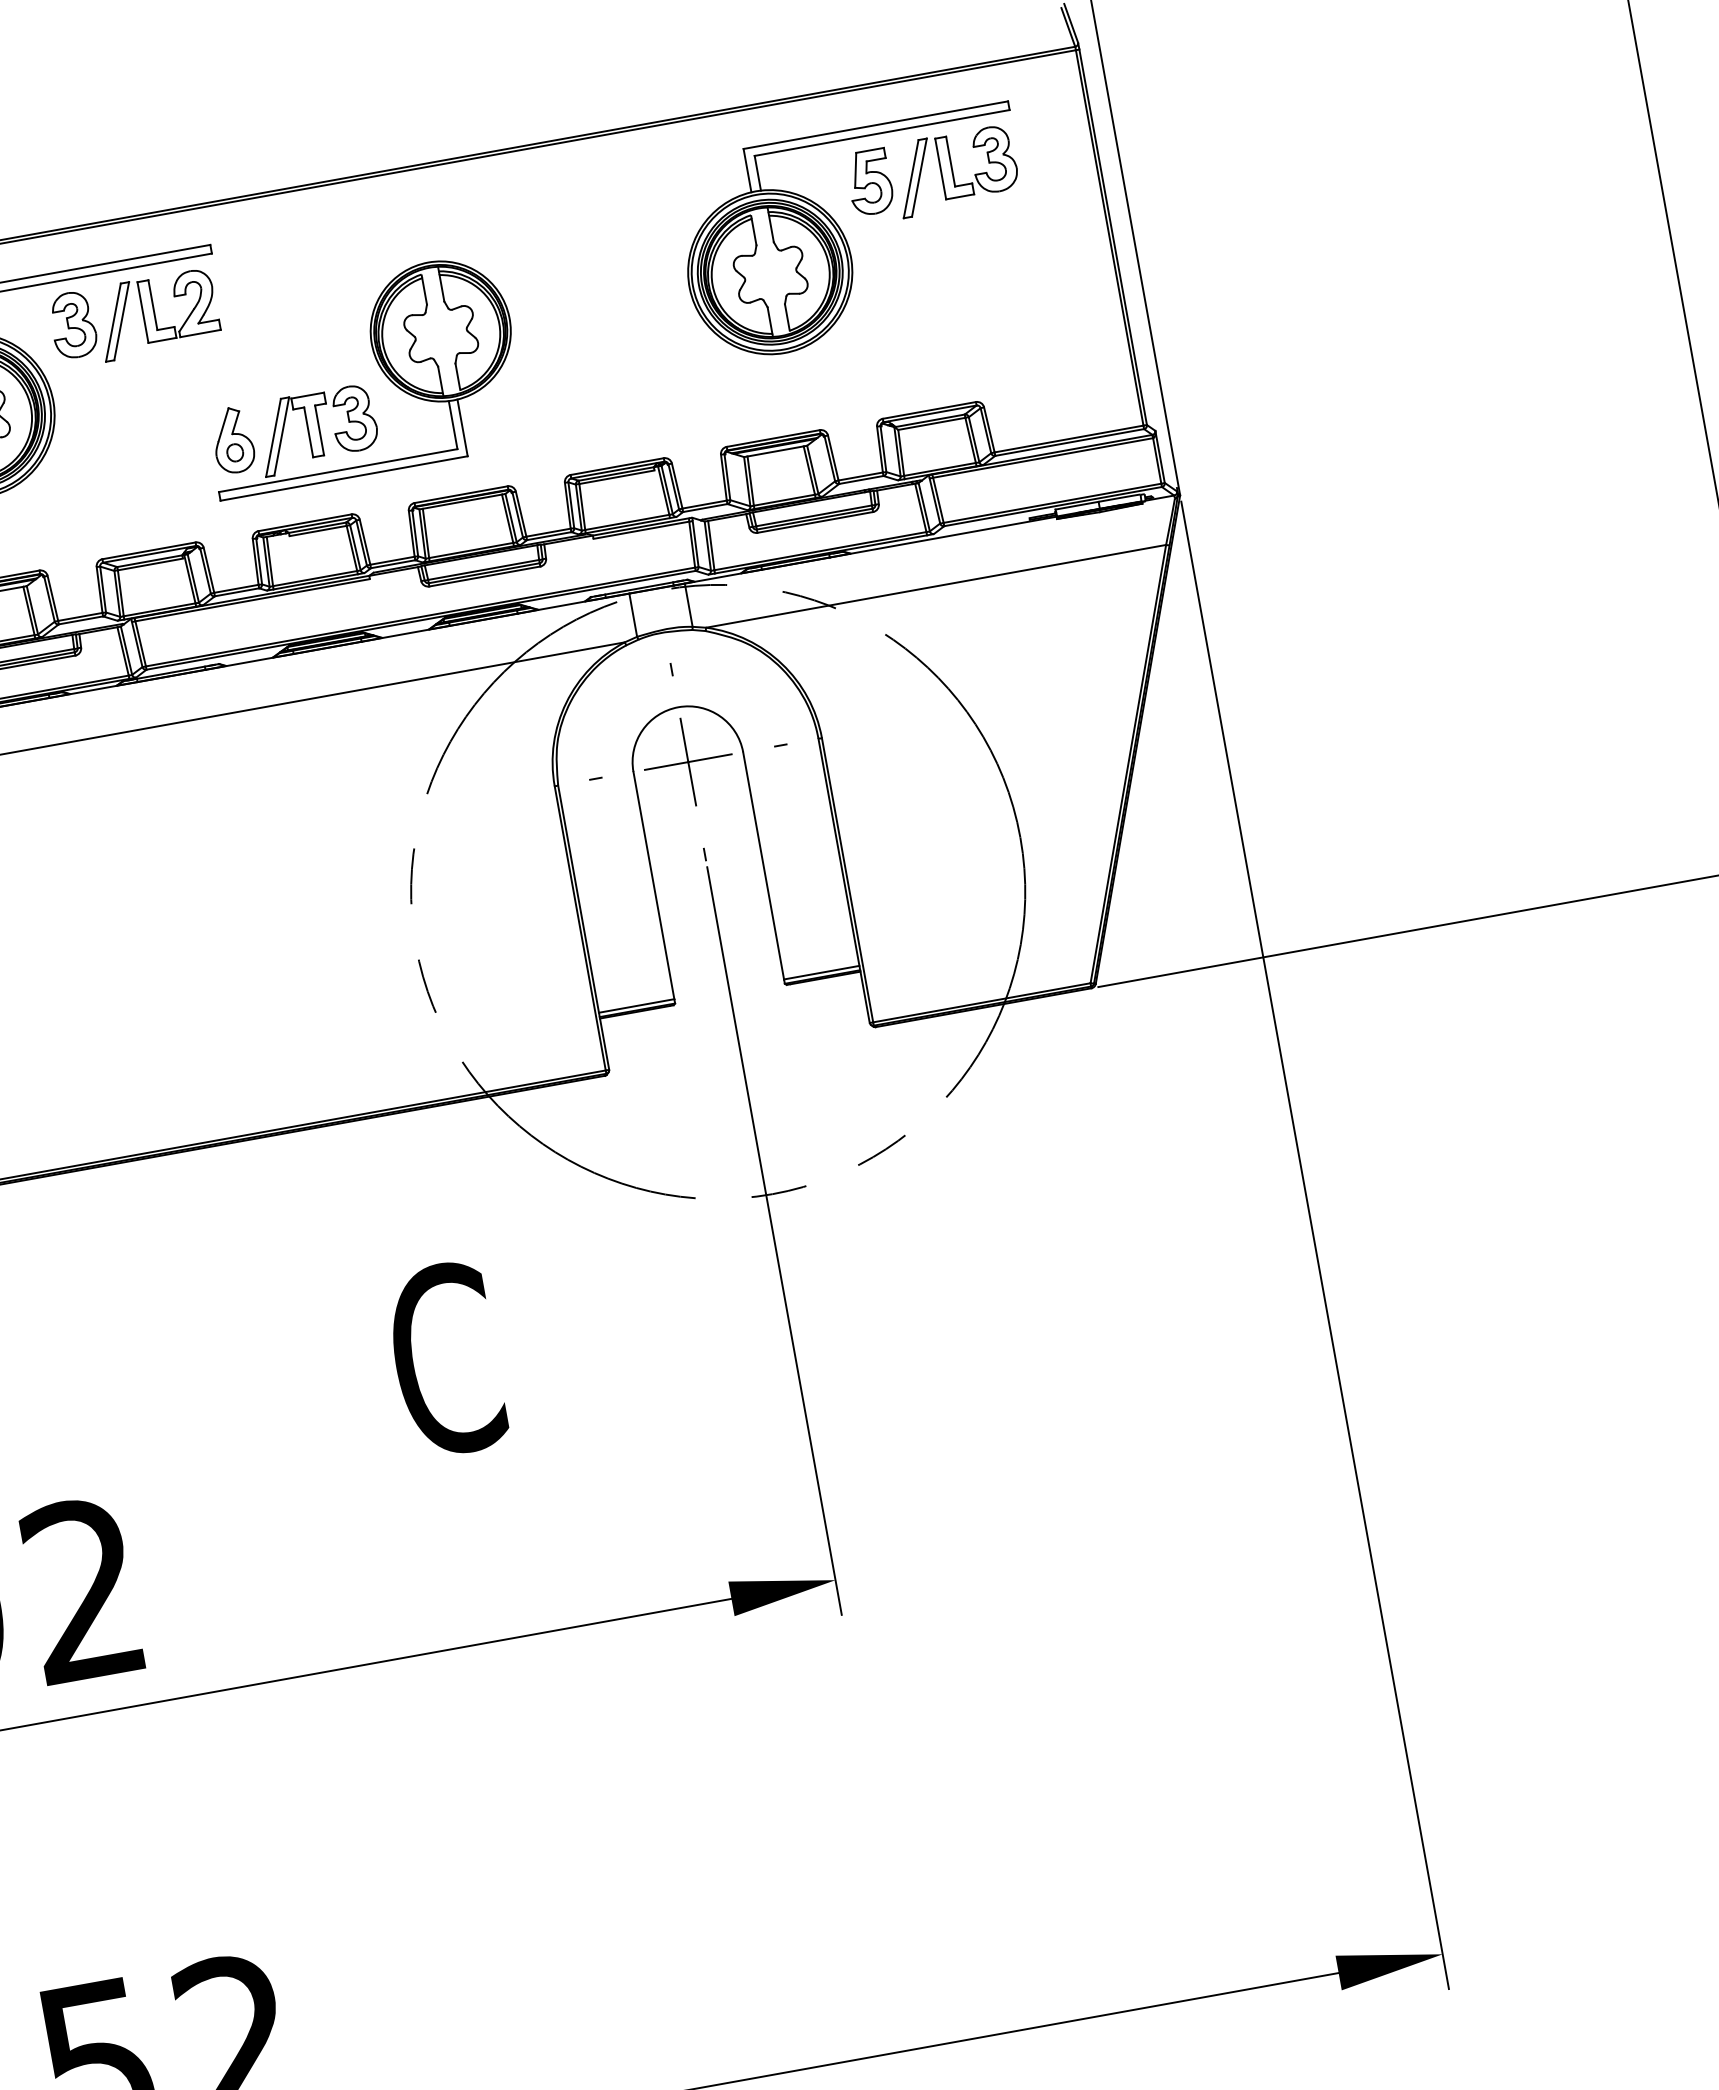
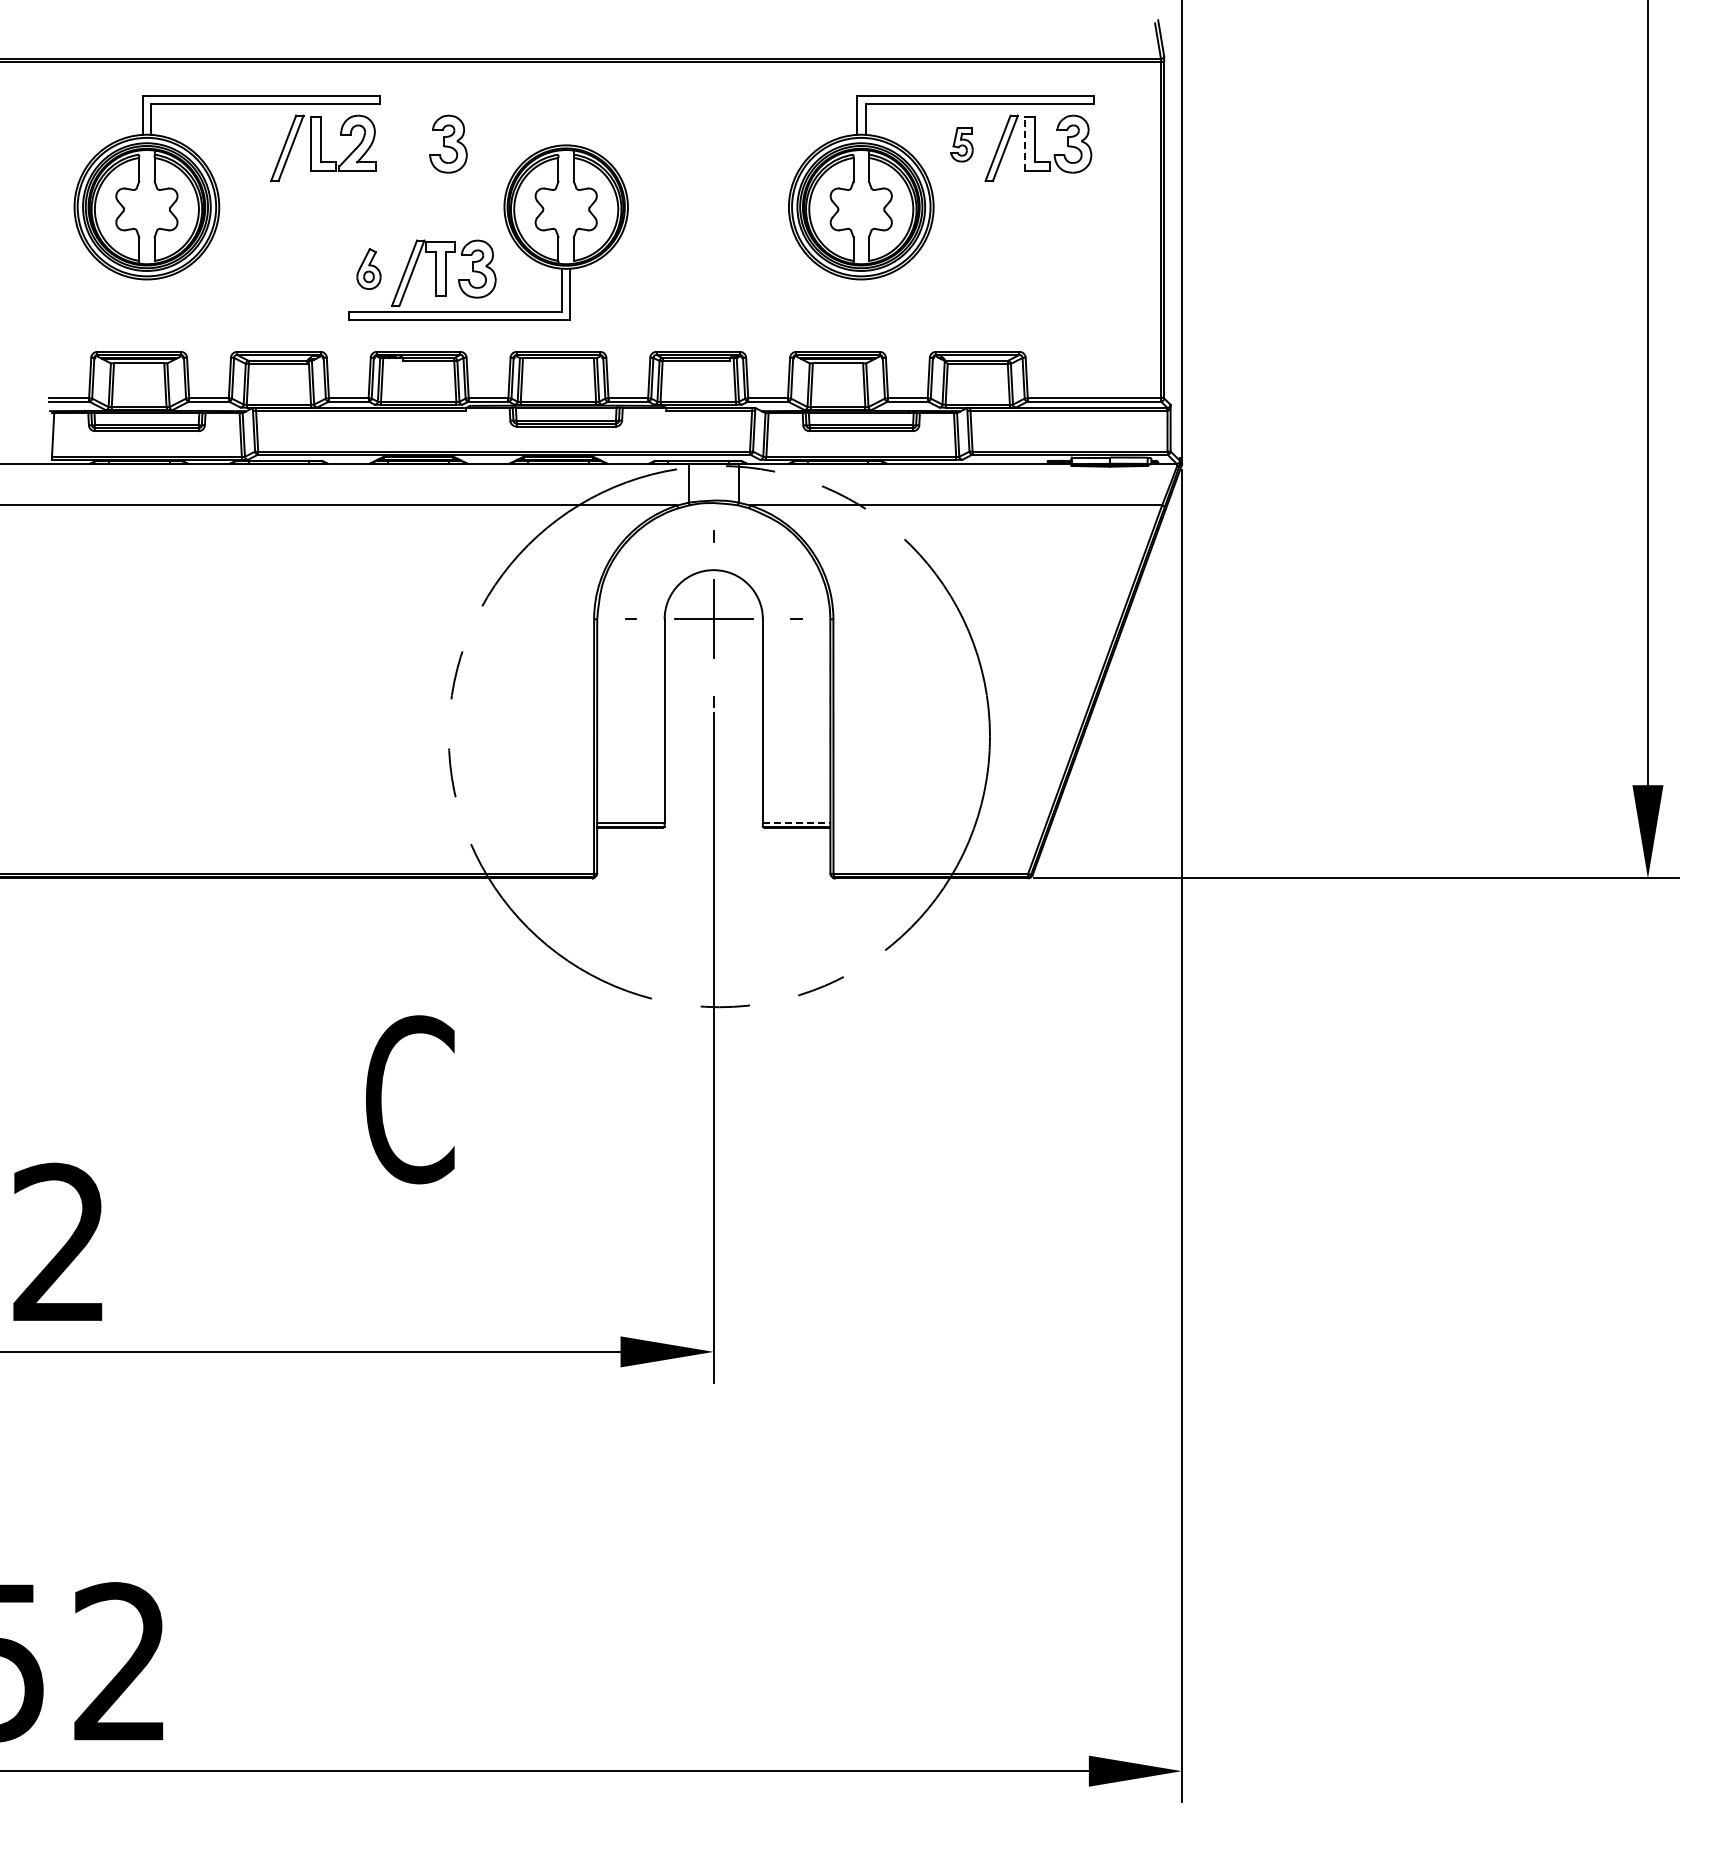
line: (940, 168) -> (1025, 143), solid -> dashed
part: (869, 182) -> (961, 144), size x0.6
part: (73, 324) -> (448, 143), moved
part: (232, 439) -> (368, 268), size x0.7
line: (821, 972) -> (796, 822), solid -> dashed

